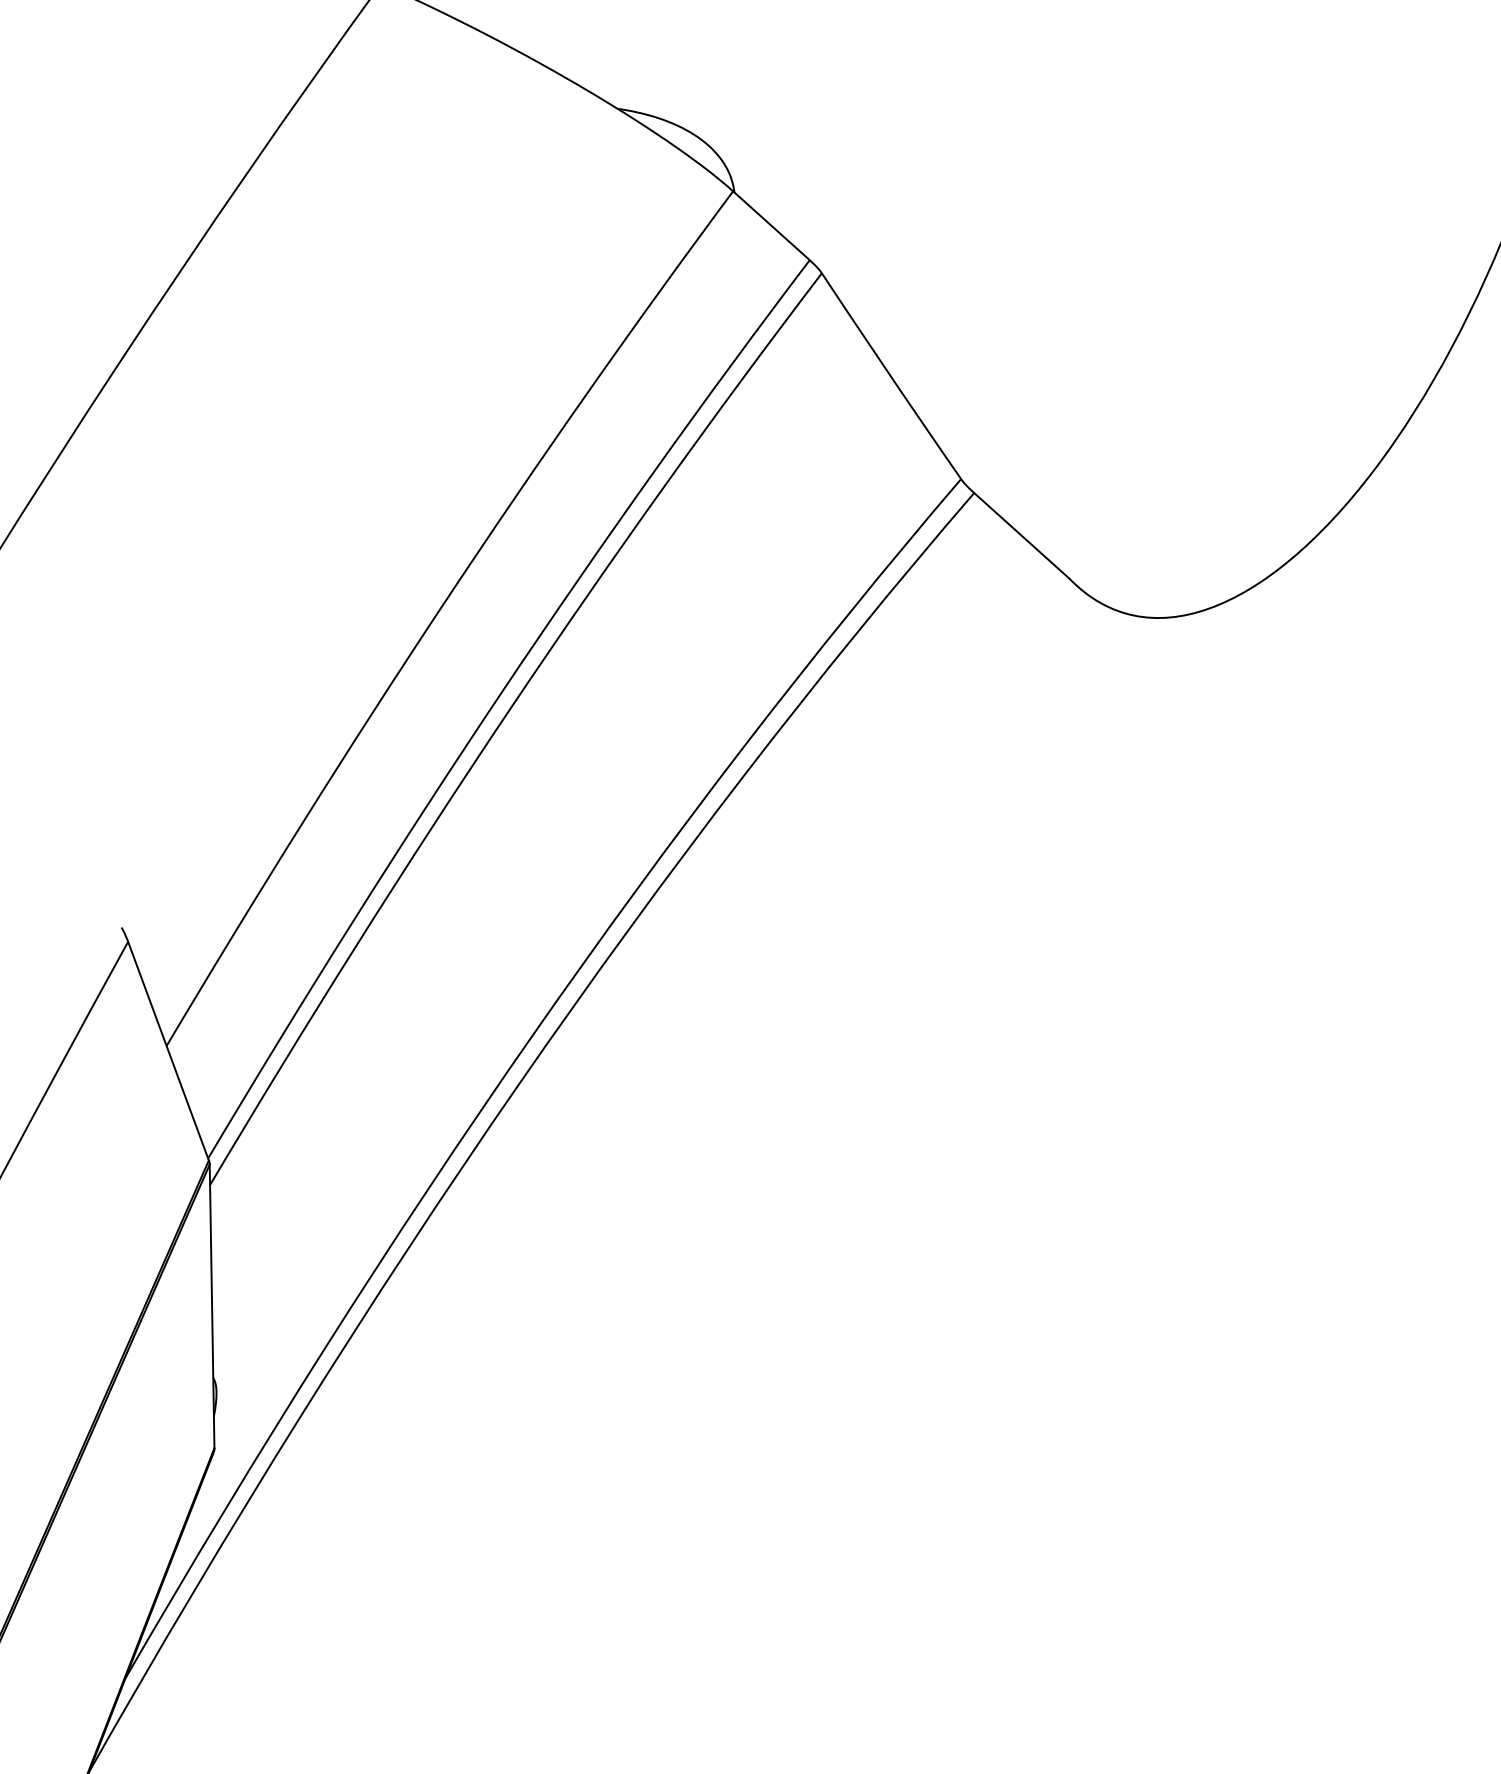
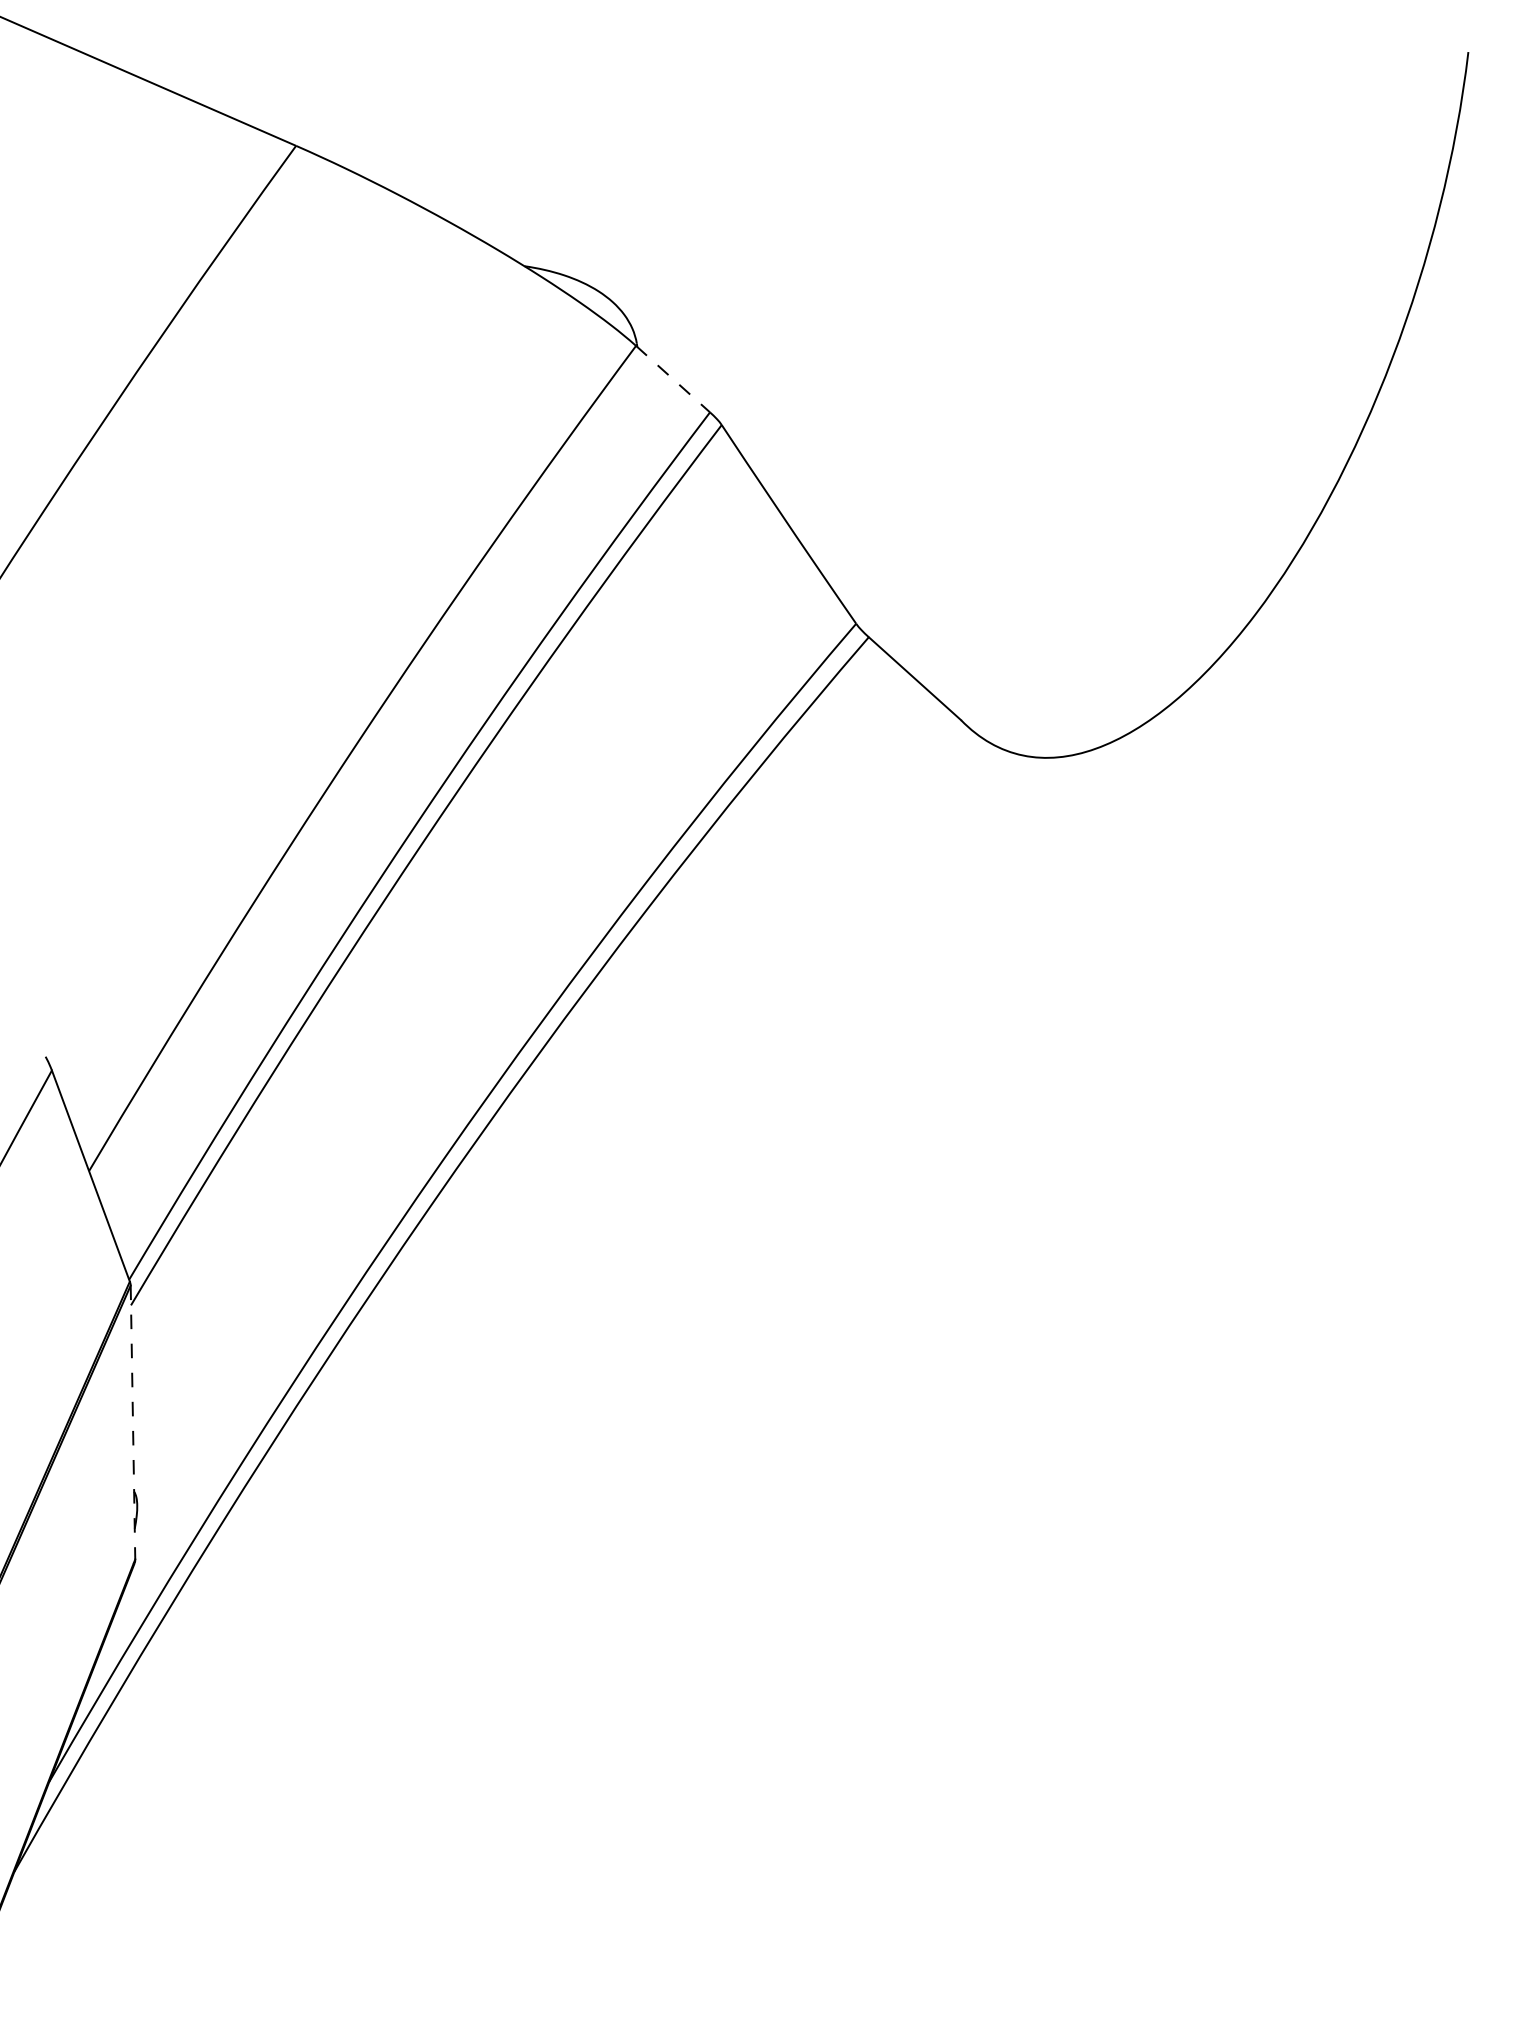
line: (771, 226) -> (673, 379), solid -> dashed
line: (211, 1306) -> (132, 1422), solid -> dashed

